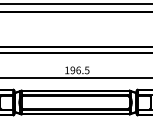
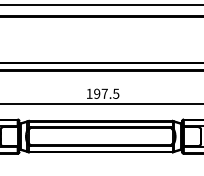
text: (78, 70) -> (104, 93), 196.5 -> 197.5

